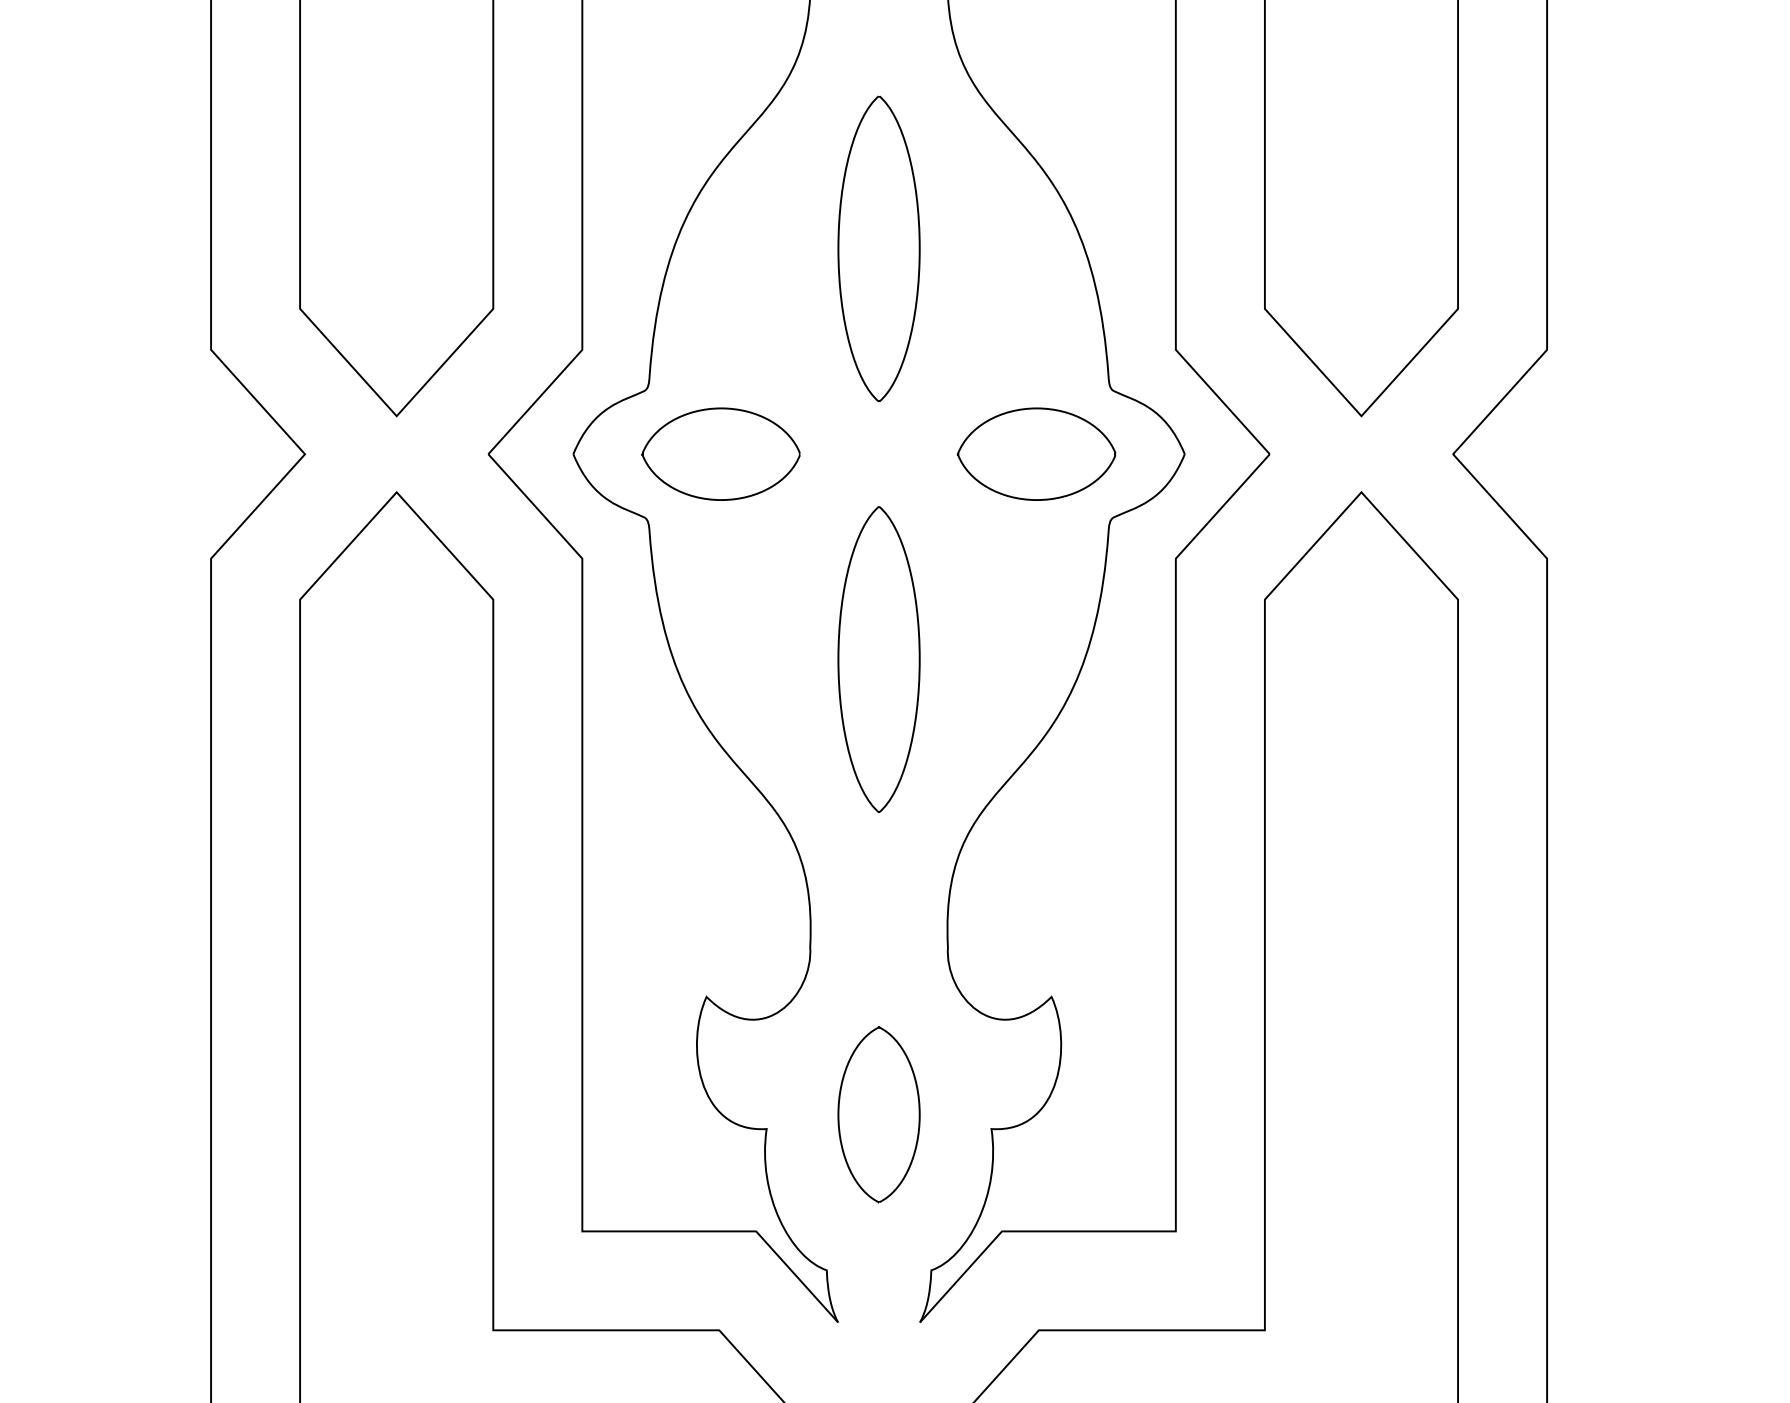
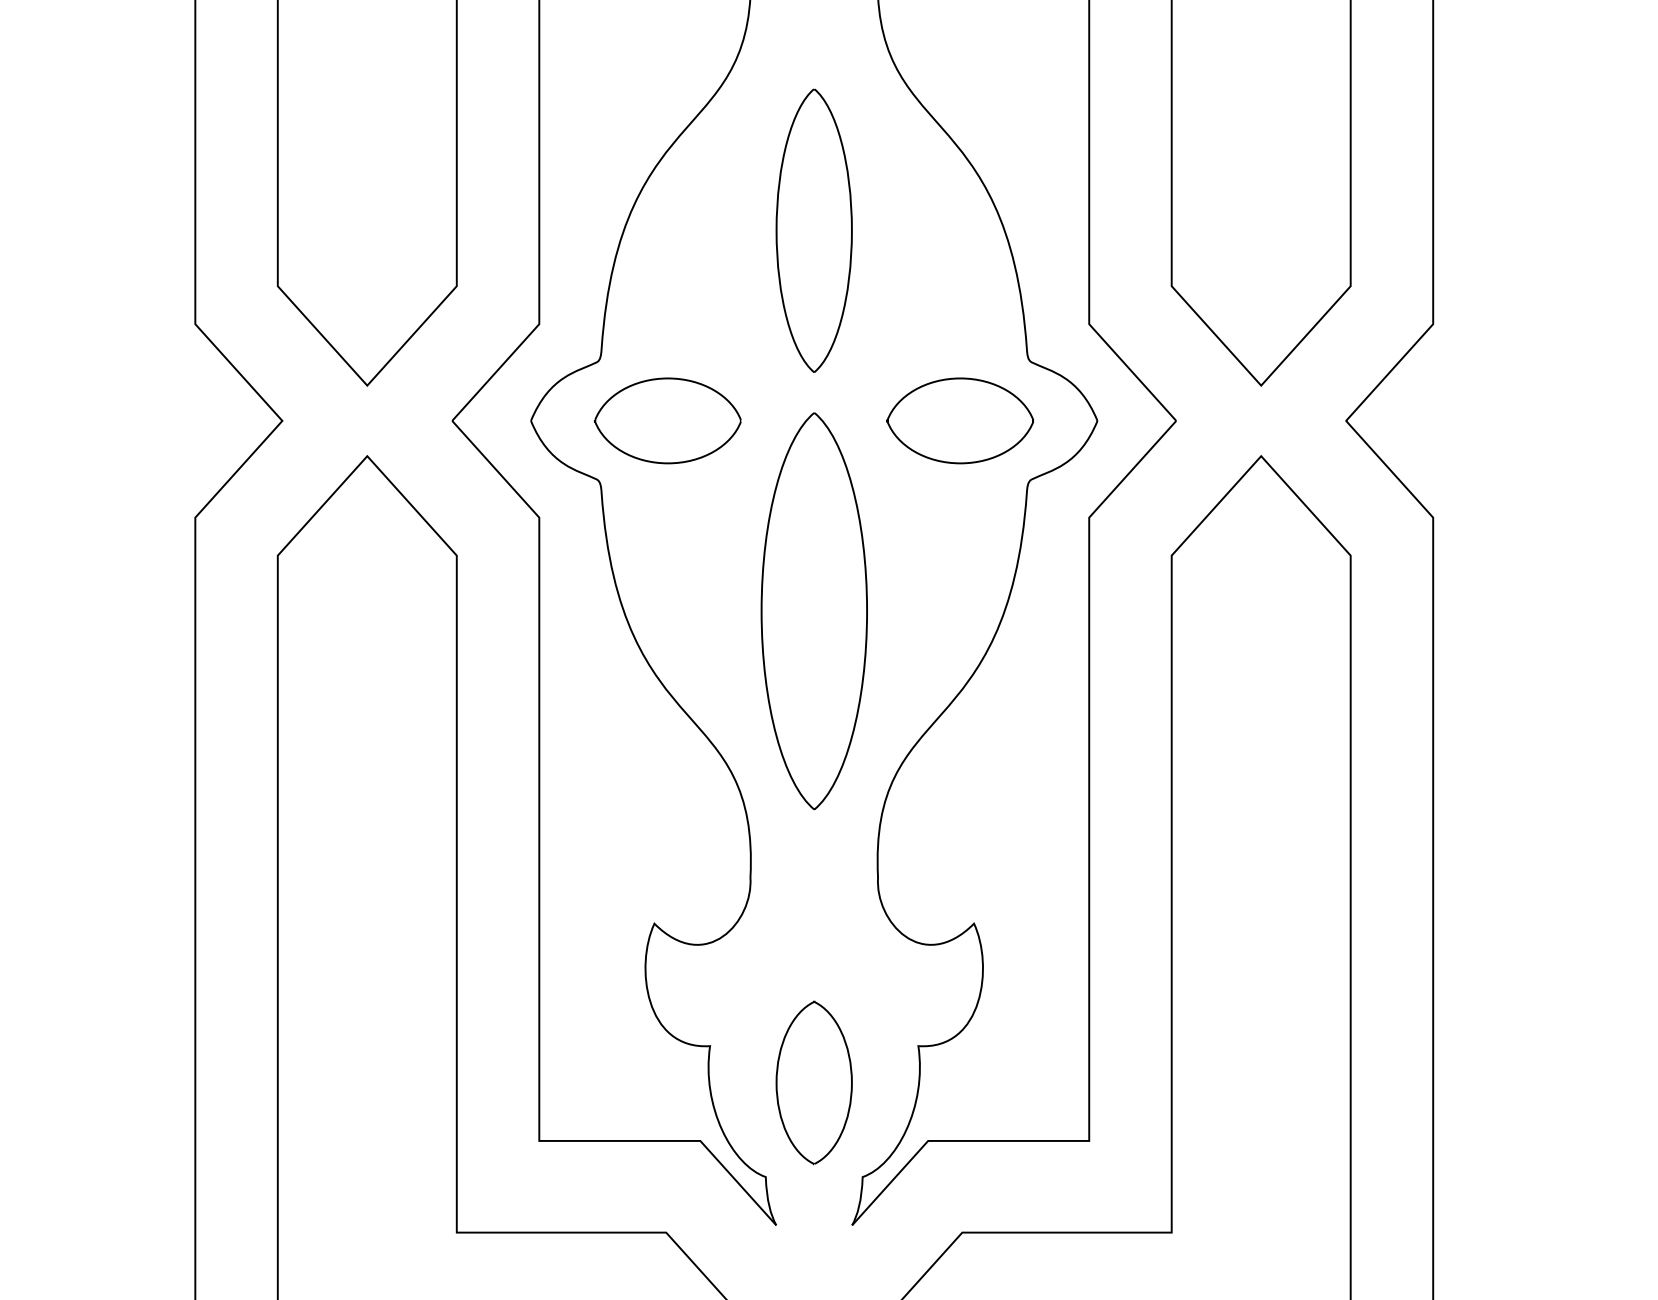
part: (878, 658) -> (813, 610), size x1.4
part: (878, 1114) -> (813, 1082), moved

